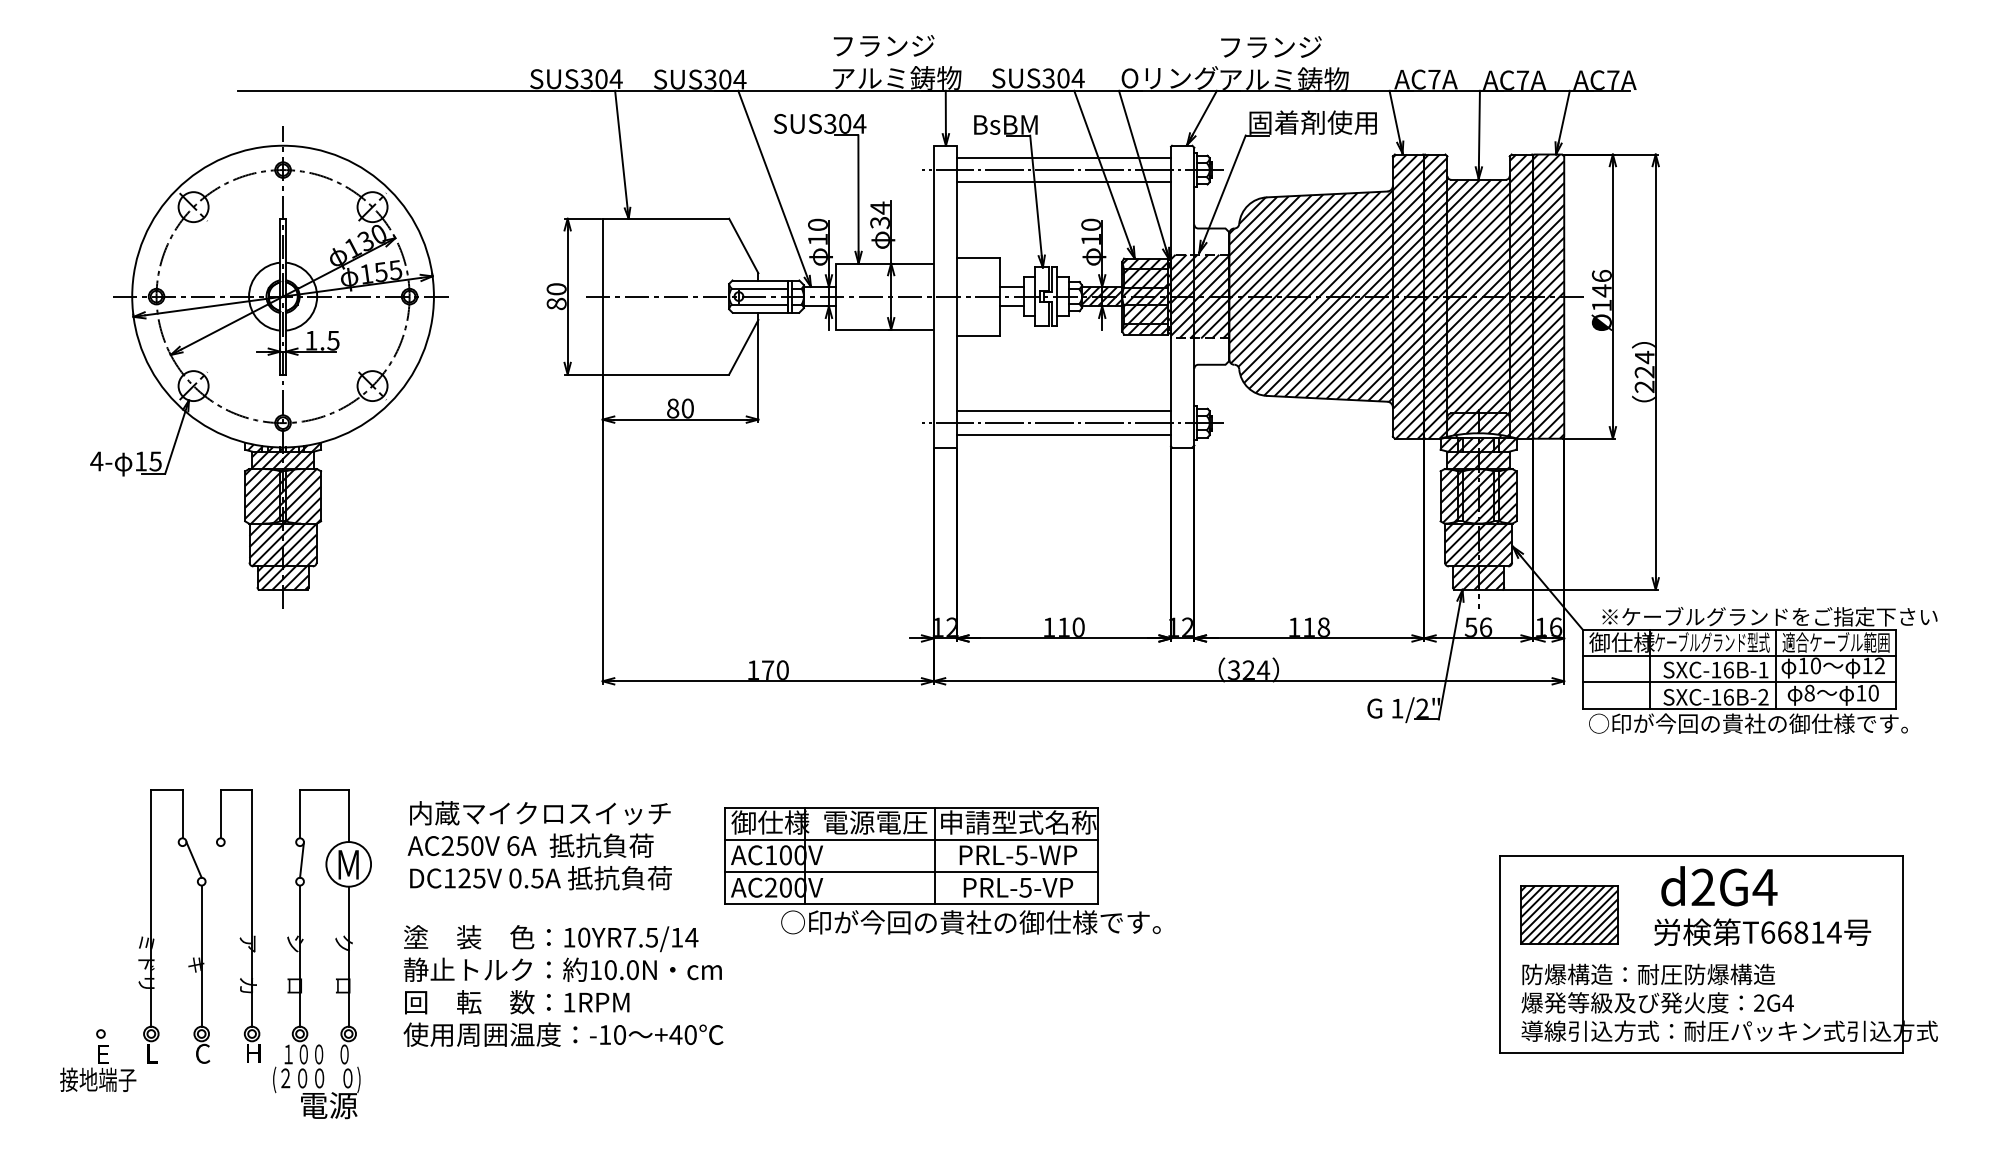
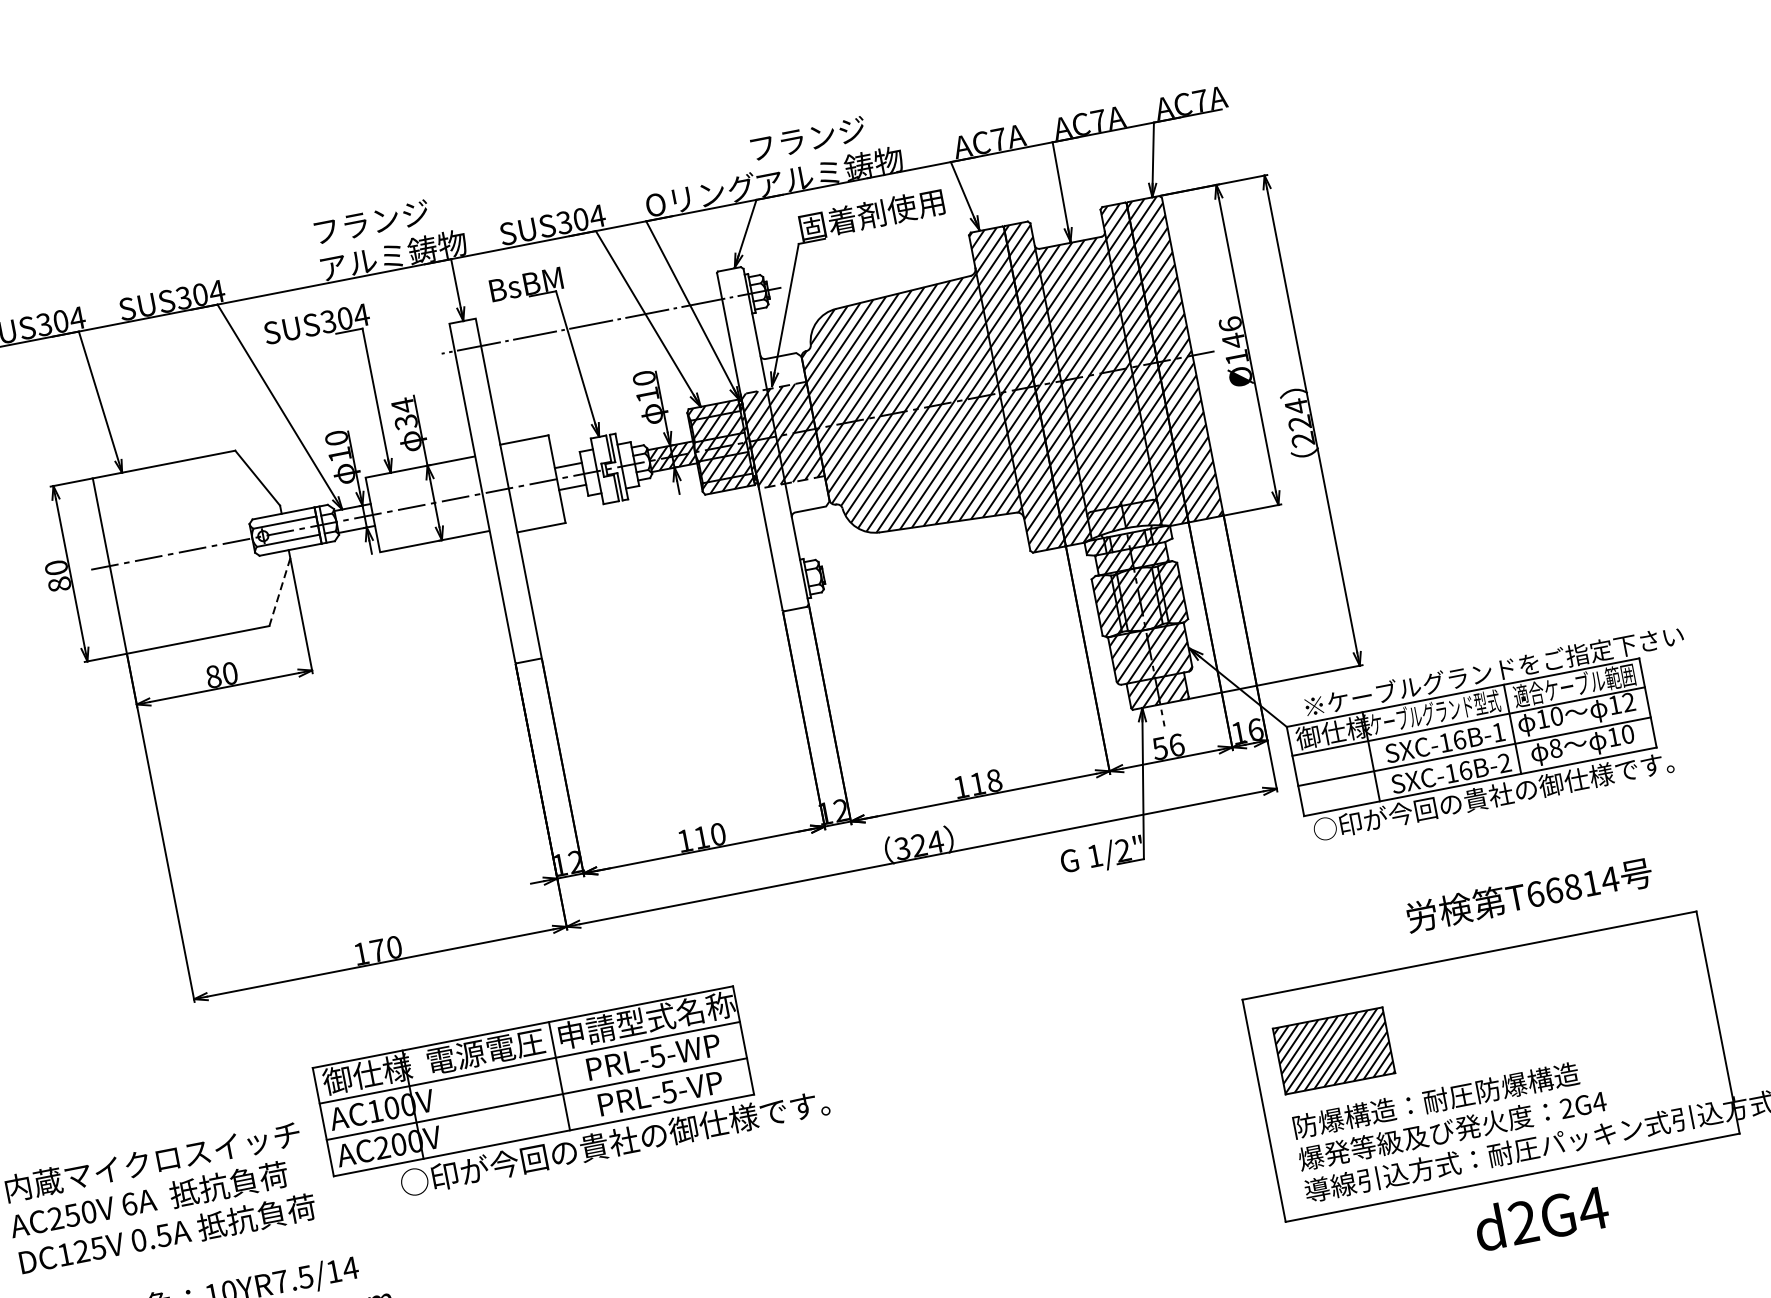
line: (1063, 157) -> (598, 308), removed
line: (1063, 182) -> (603, 336), removed
line: (743, 347) -> (279, 592), solid -> dashed
line: (1063, 411) -> (653, 594), removed
line: (1072, 423) -> (666, 606), removed
line: (1063, 435) -> (659, 621), removed
part: (942, 870) -> (571, 1090), moved
text: (1719, 886) -> (1541, 1217), moved
text: (1762, 931) -> (1529, 894), moved

